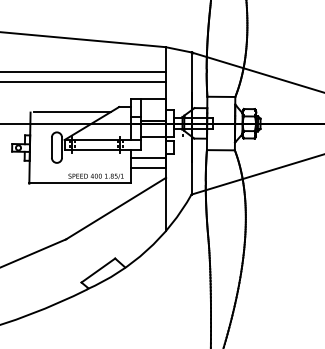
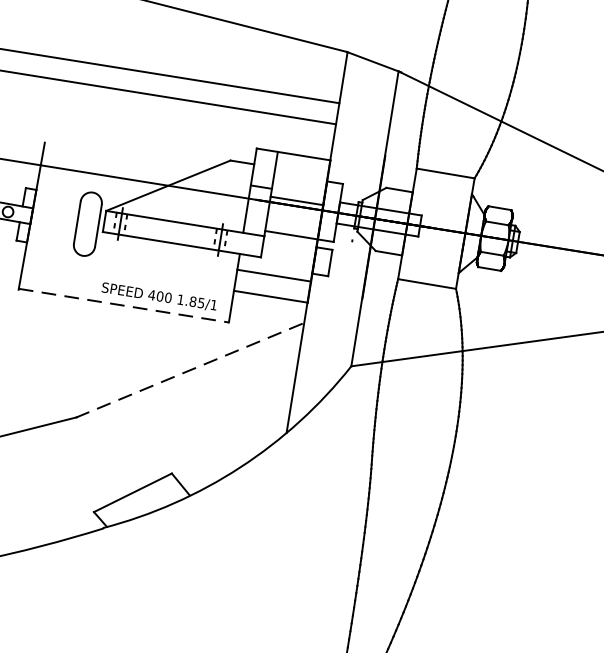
line: (72, 112) -> (131, 156), removed
line: (80, 183) -> (124, 306), solid -> dashed
line: (115, 208) -> (189, 369), solid -> dashed

